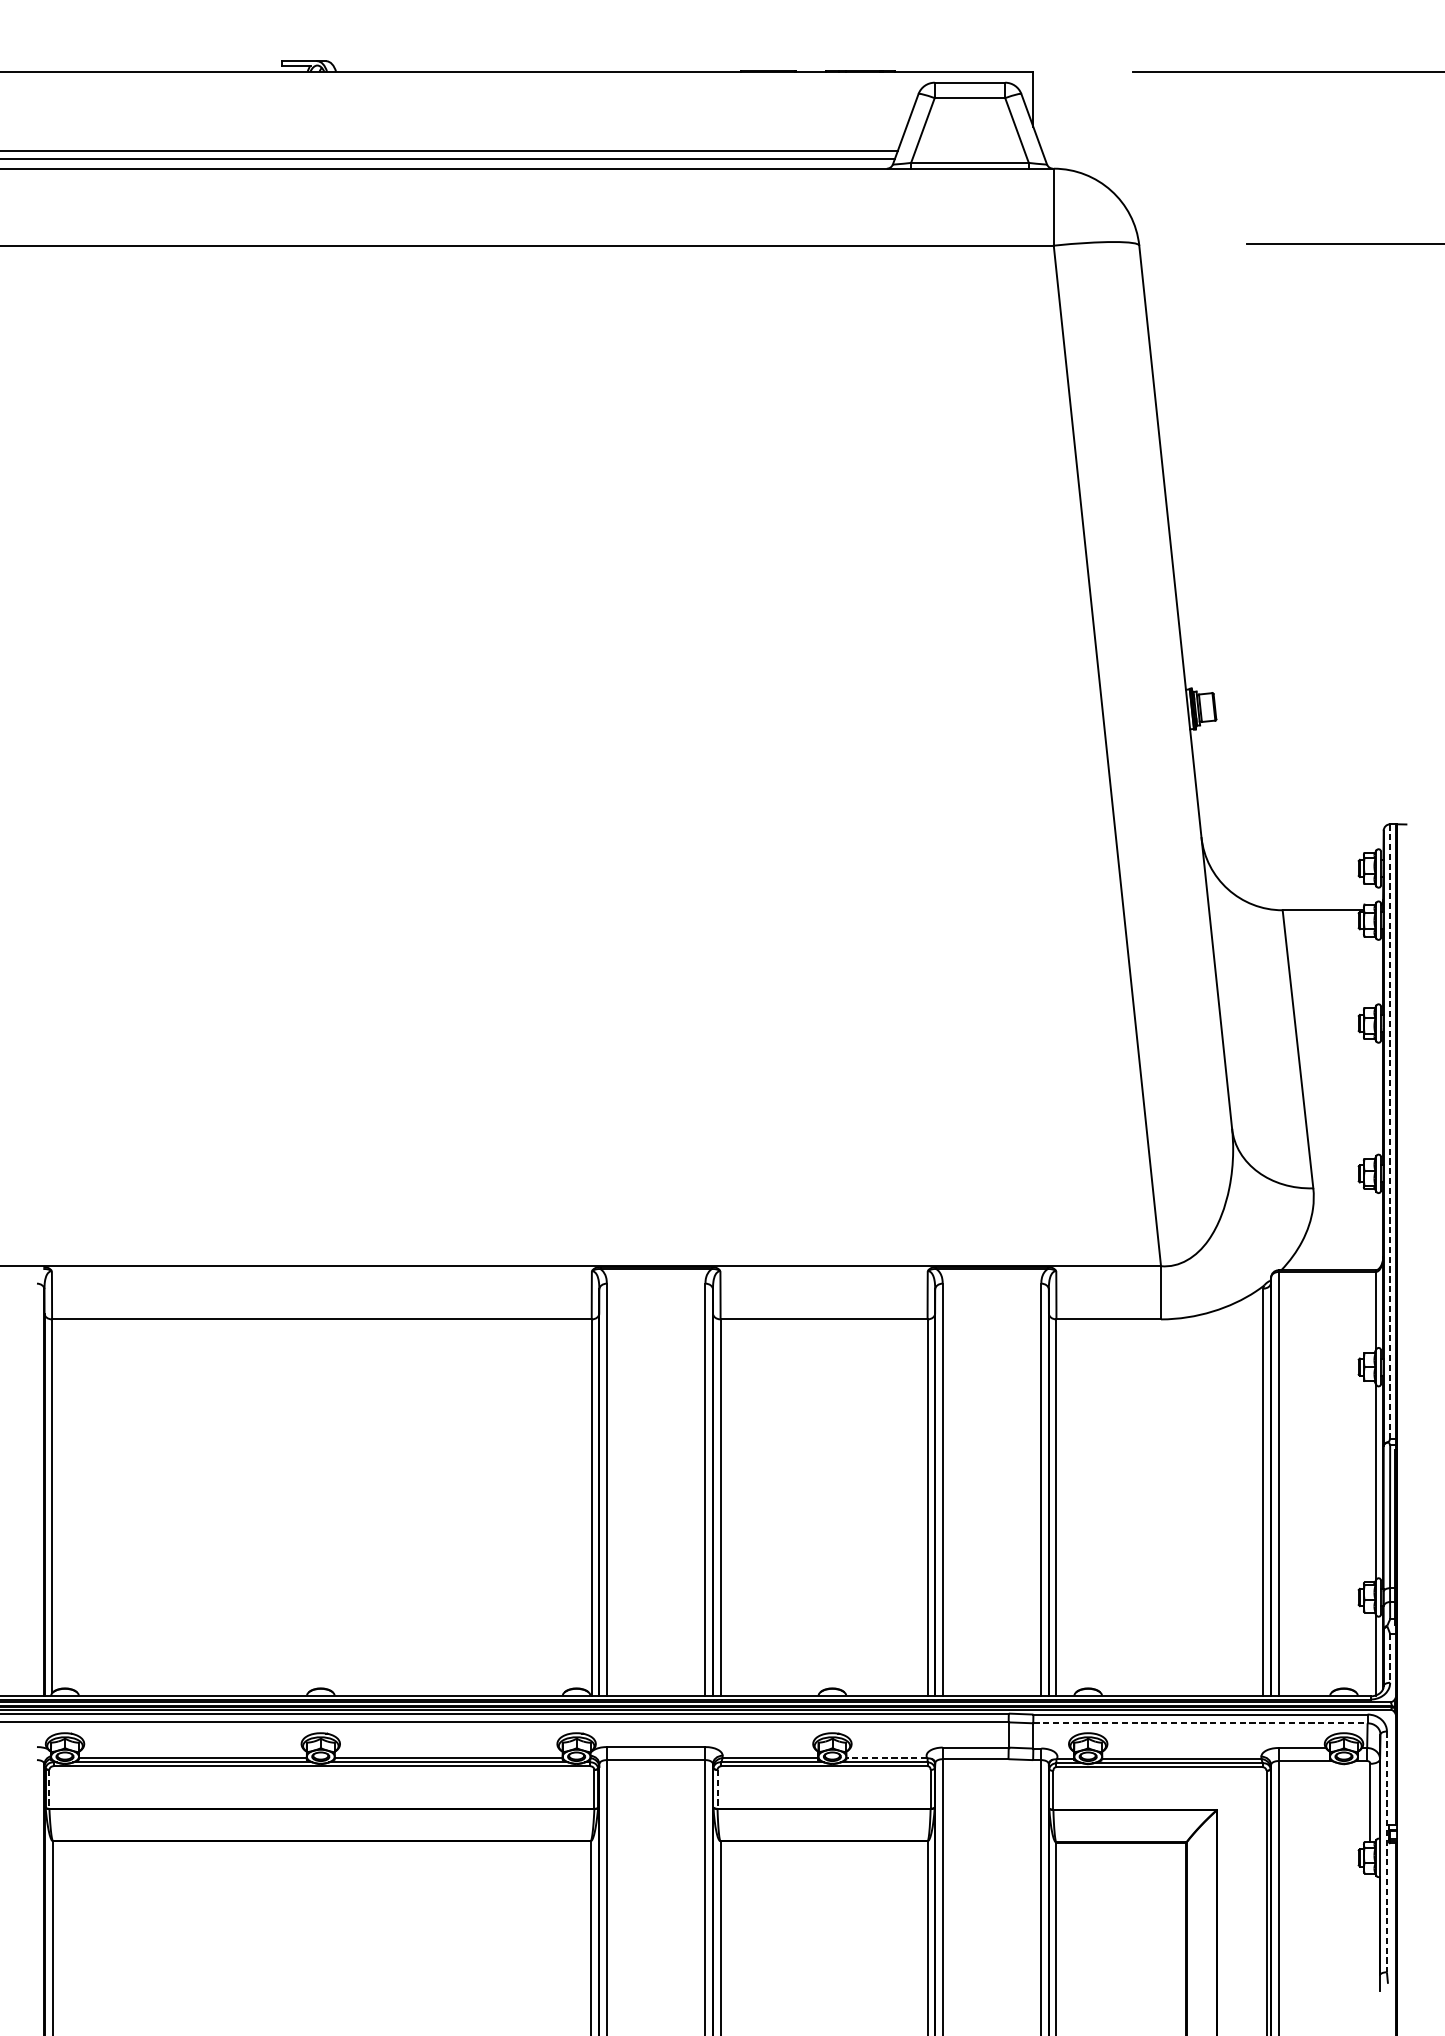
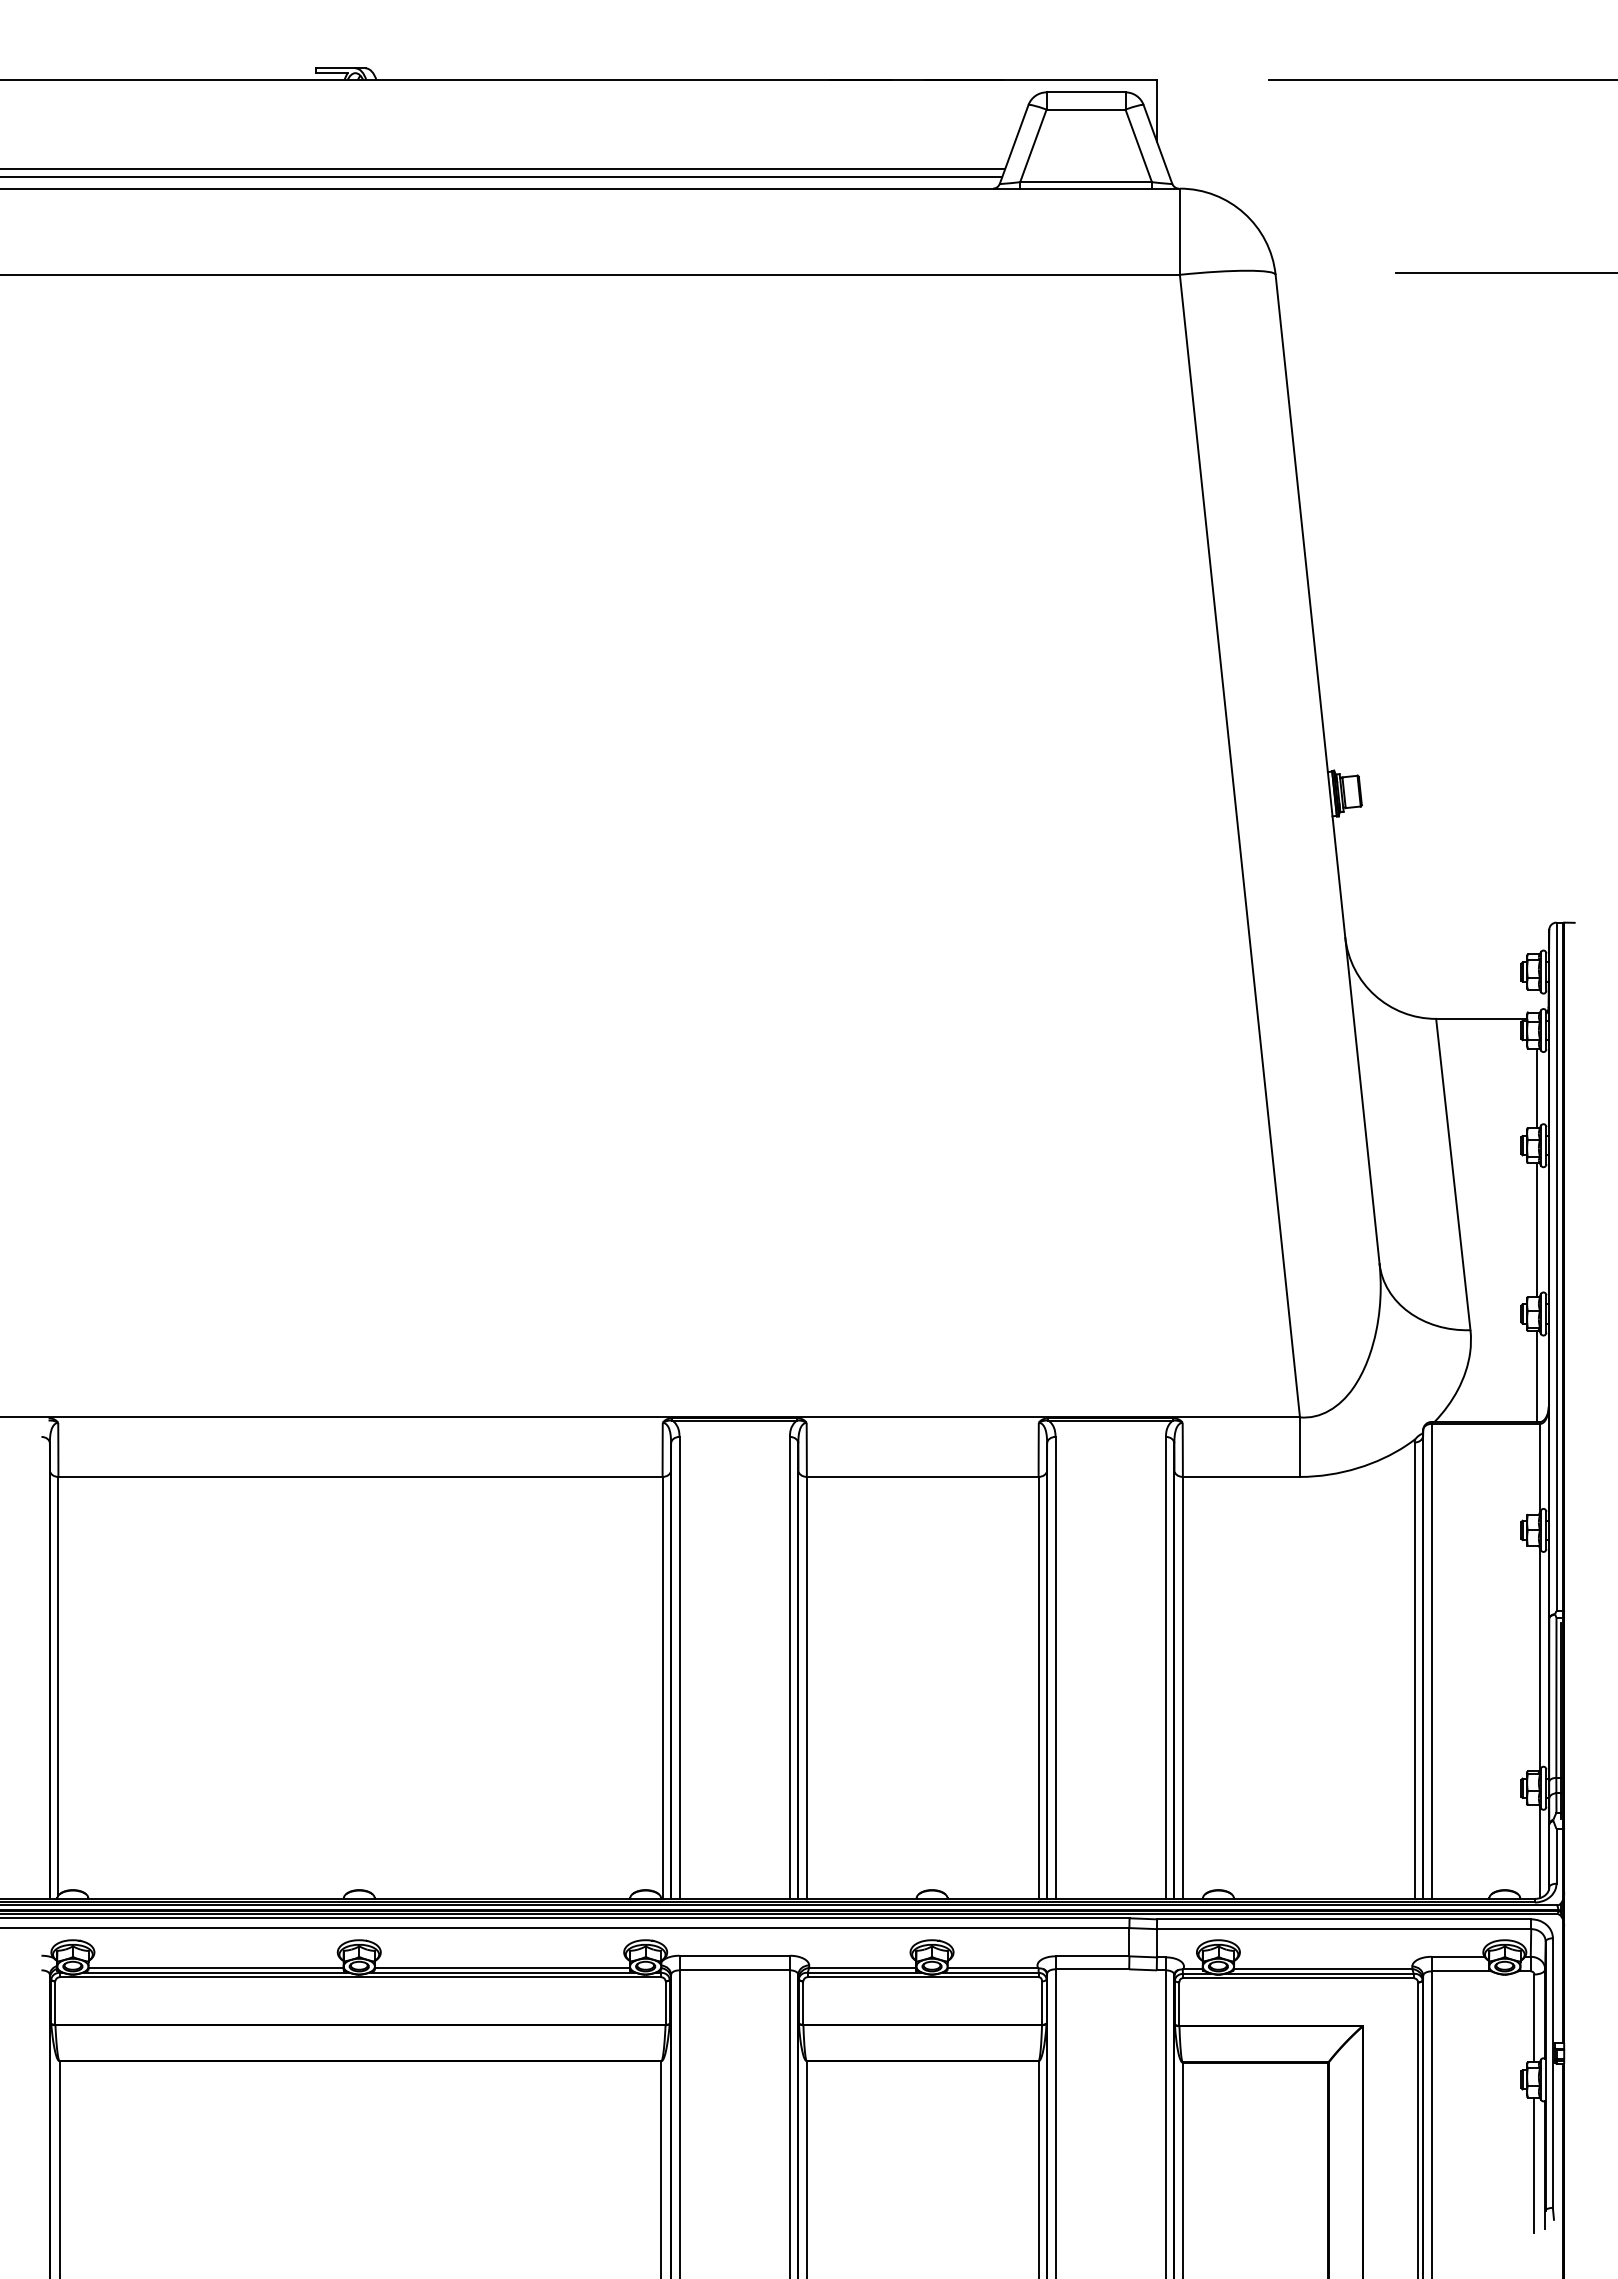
line: (1372, 971) -> (1536, 1087), added
line: (1372, 1099) -> (1536, 1230), added
line: (1390, 1132) -> (1556, 1267), dashed -> solid
line: (1372, 1228) -> (1536, 1375), added
line: (1390, 1658) -> (1556, 1856), dashed -> solid
line: (1200, 1723) -> (1344, 1929), dashed -> solid
line: (886, 1757) -> (992, 1967), dashed -> solid
line: (49, 1789) -> (55, 2003), dashed -> solid
line: (717, 1789) -> (803, 2003), dashed -> solid
line: (1386, 1852) -> (1552, 2073), dashed -> solid
line: (1370, 1934) -> (1534, 2165), added

